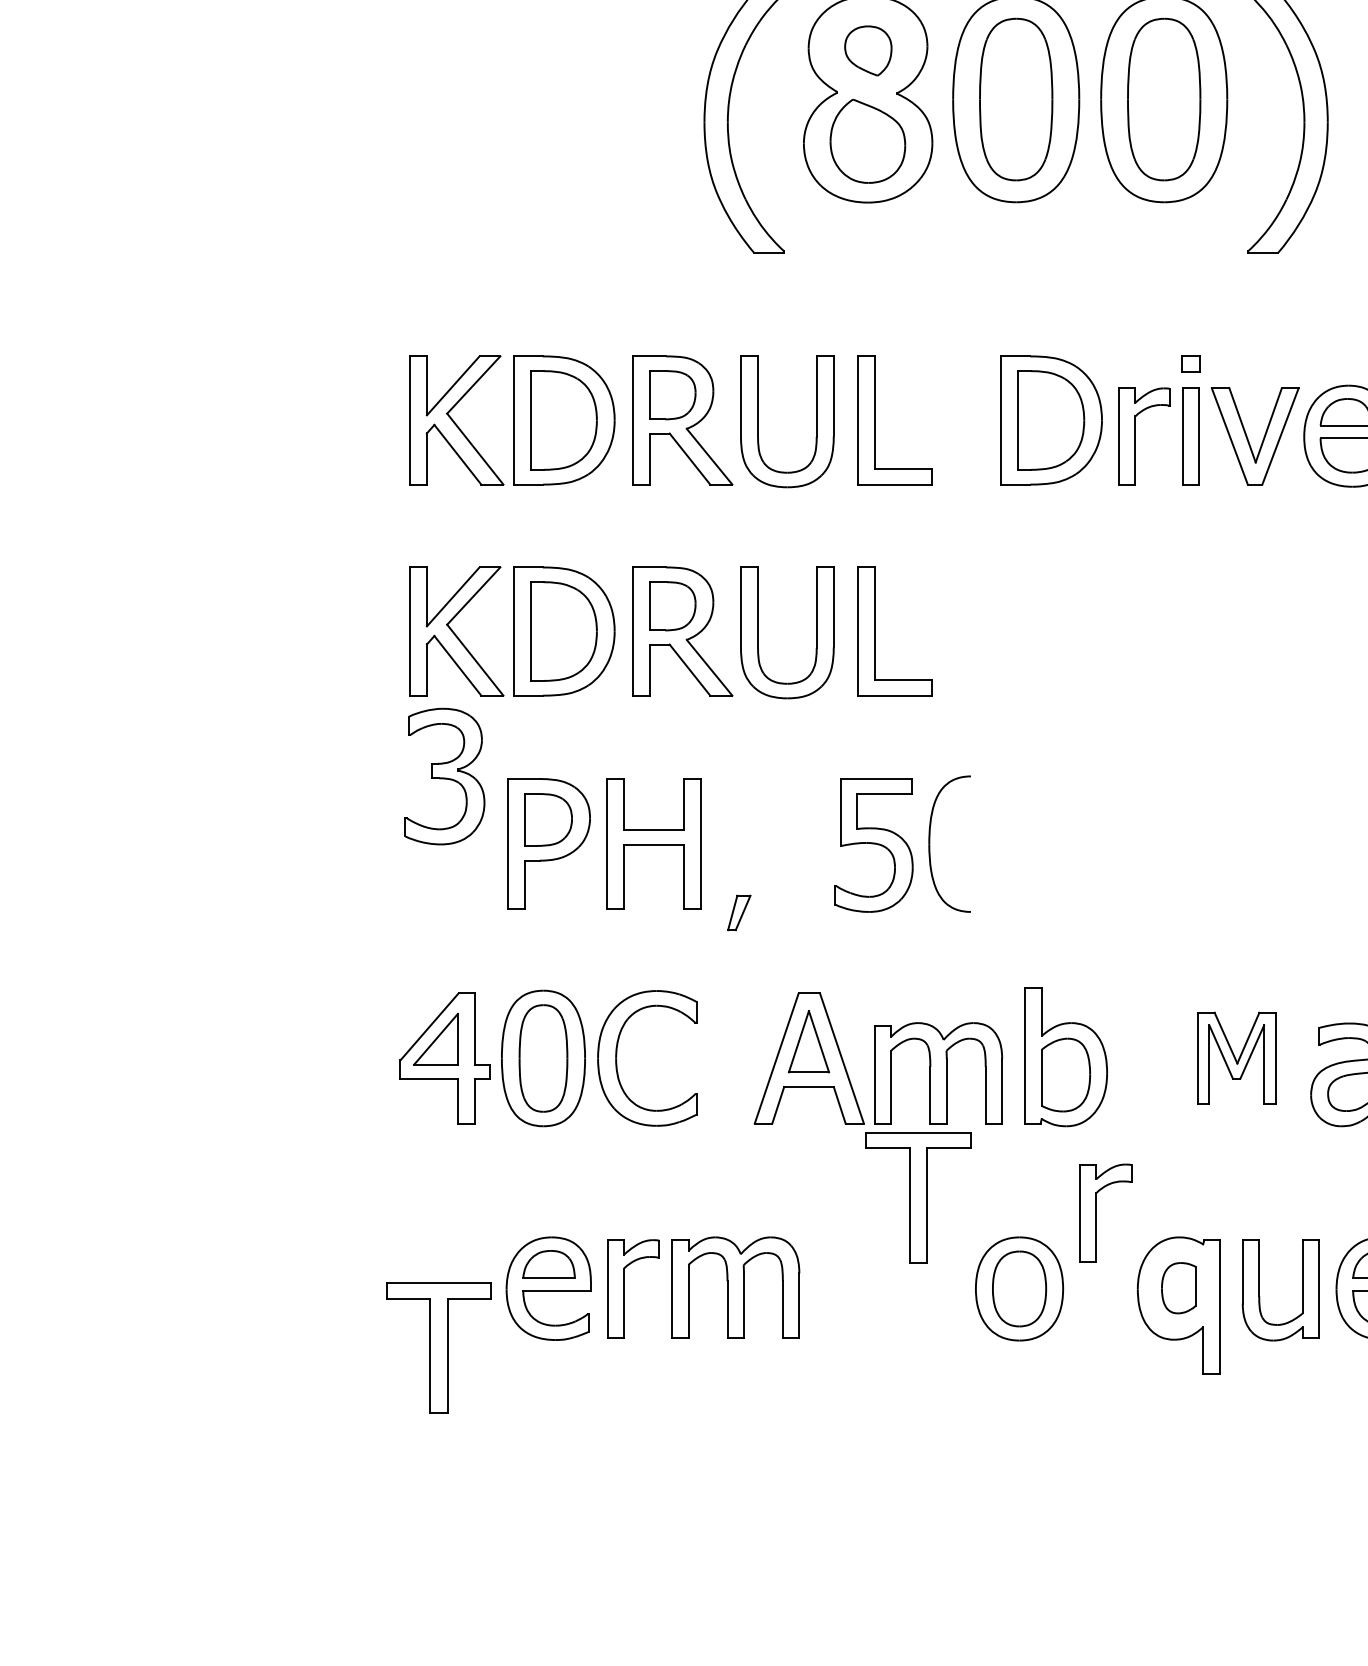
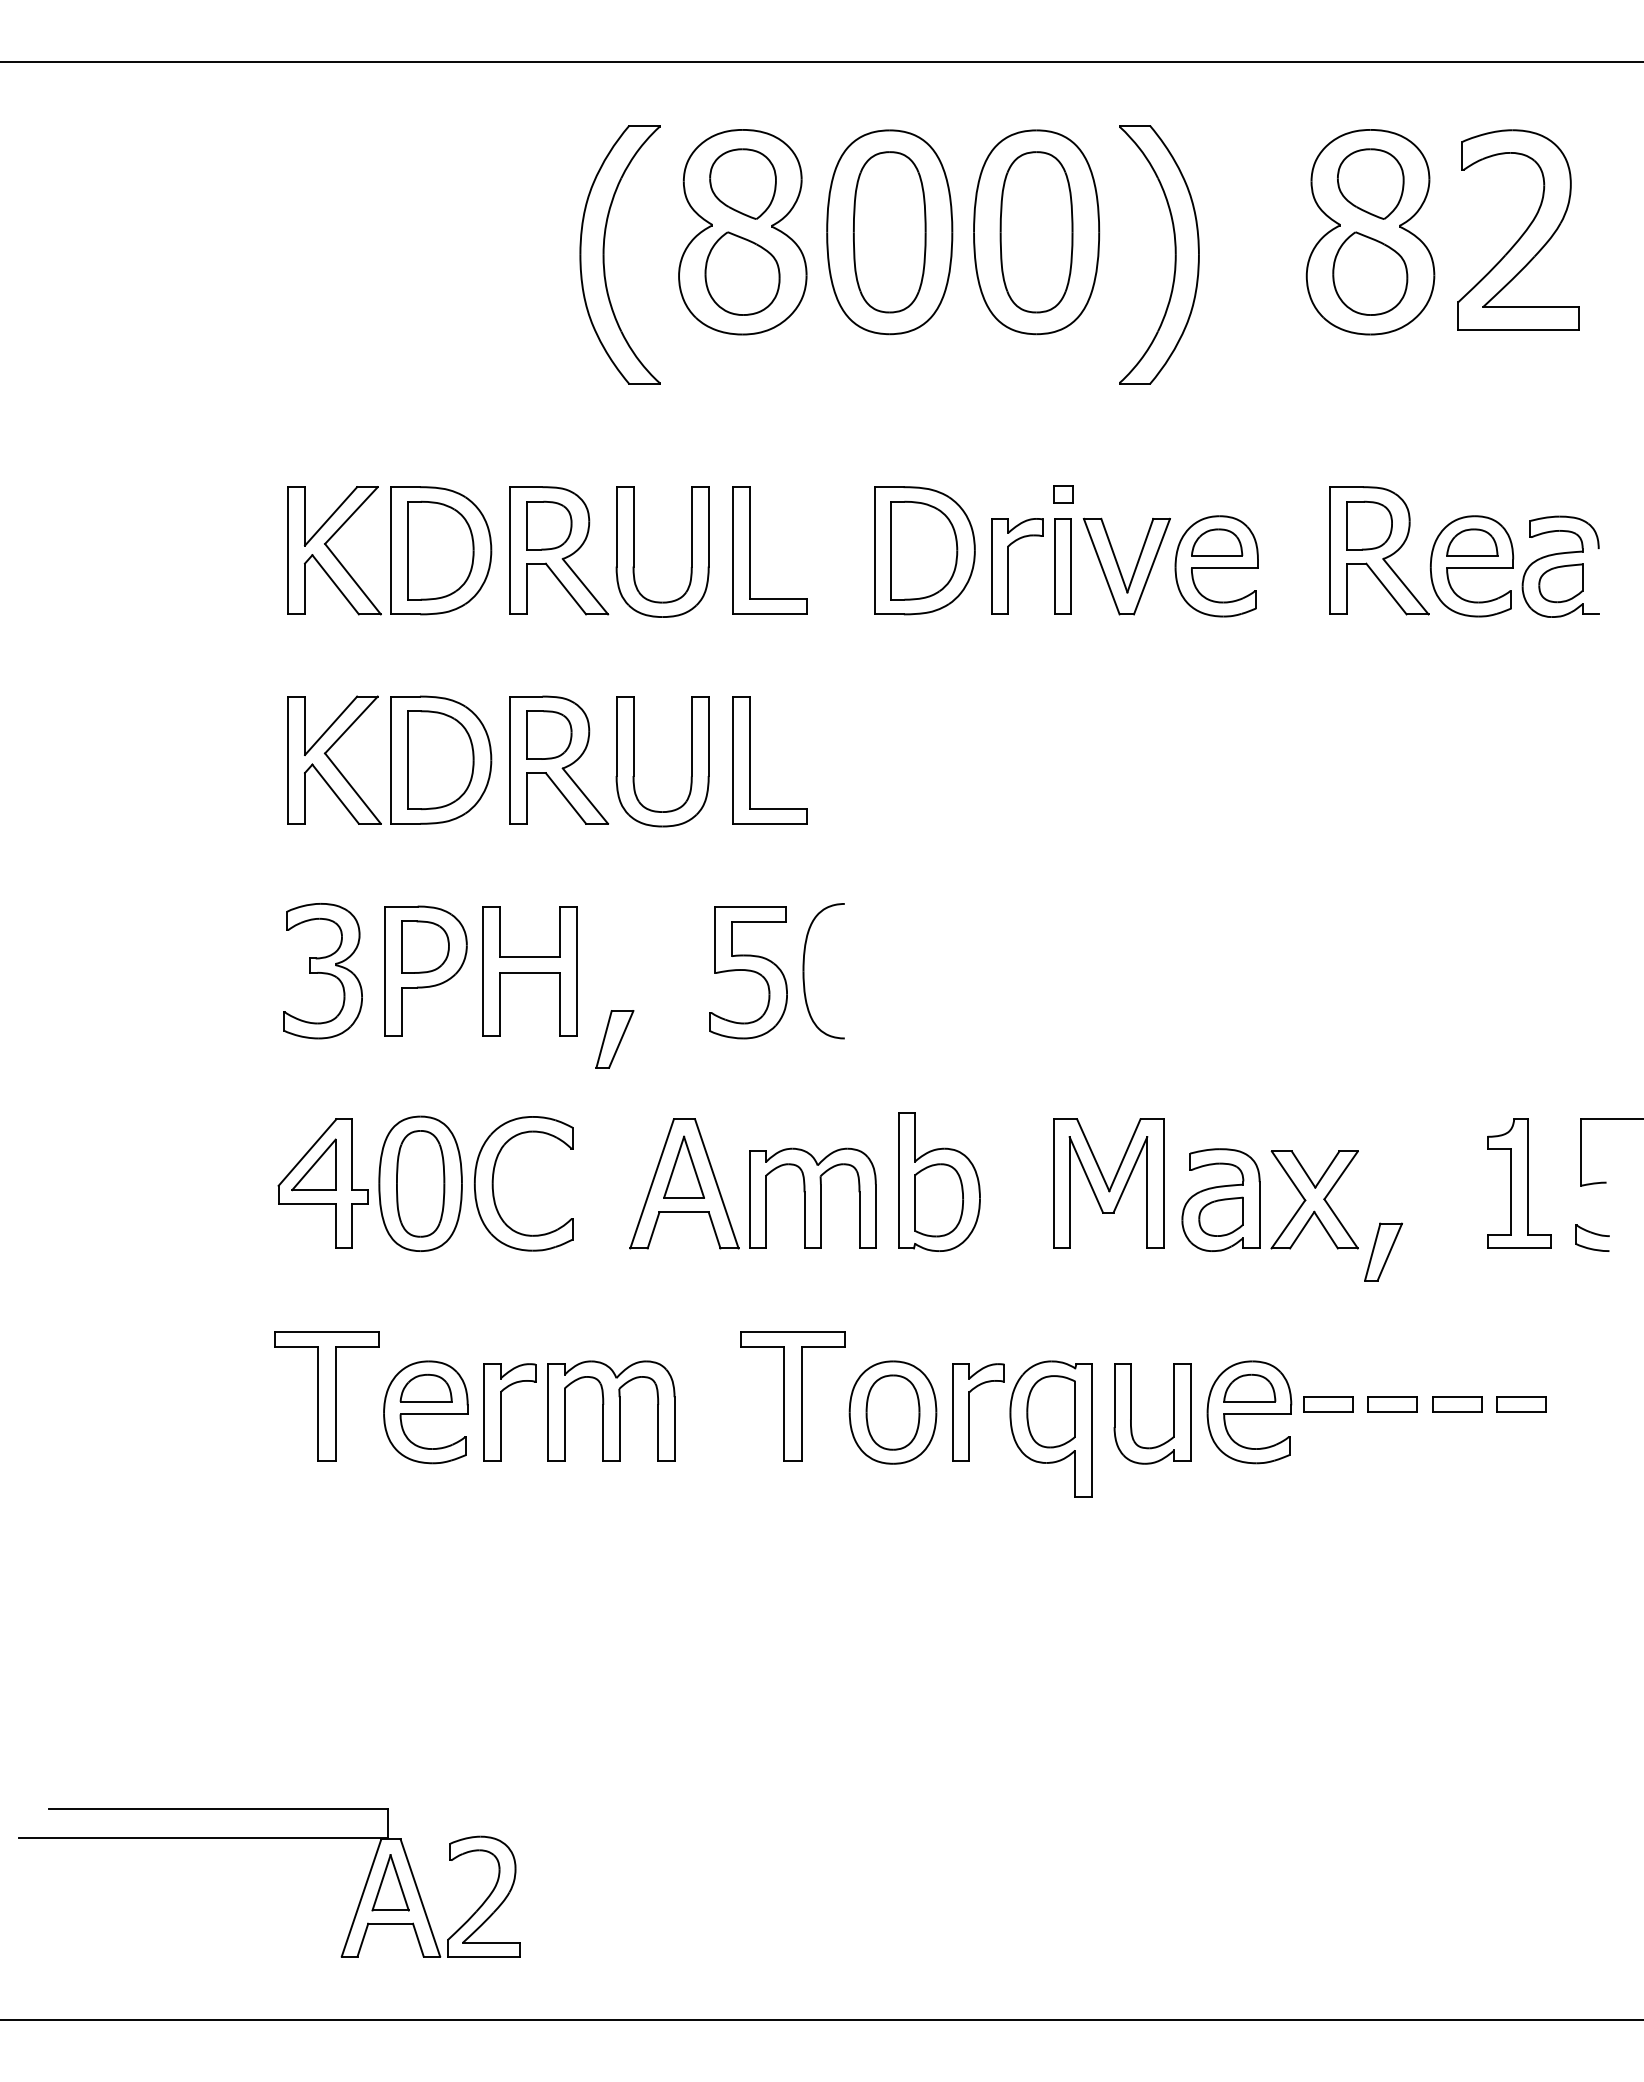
part: (867, 50) -> (742, 183), size x1.43
part: (444, 776) -> (322, 971), moved
part: (738, 913) -> (614, 1039), size x1.67
part: (1236, 1058) -> (1108, 1183), size x1.43
part: (918, 1198) -> (792, 1396), moved
part: (1096, 1213) -> (969, 1412), moved
part: (1178, 1287) -> (1050, 1411), size x1.43
part: (438, 1348) -> (326, 1396), moved

